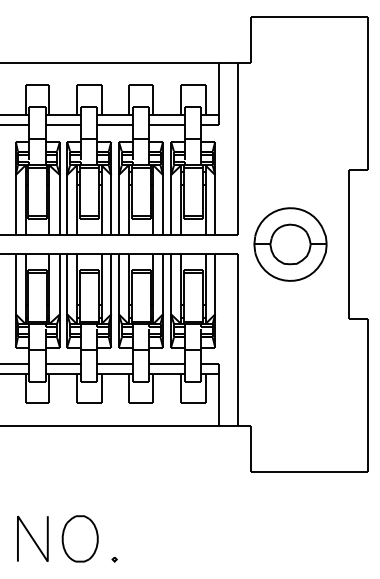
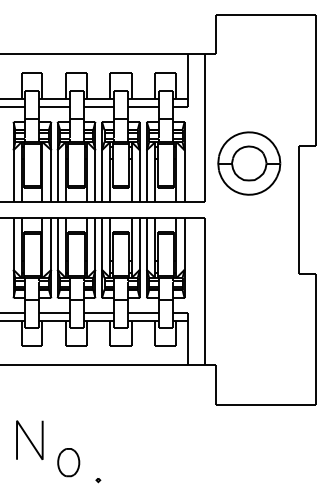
part: (290, 244) -> (249, 163), moved
line: (32, 538) -> (29, 439), moved
part: (79, 538) -> (68, 462), size x0.7

